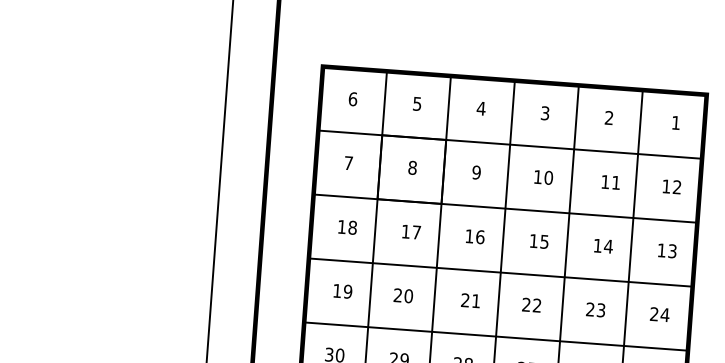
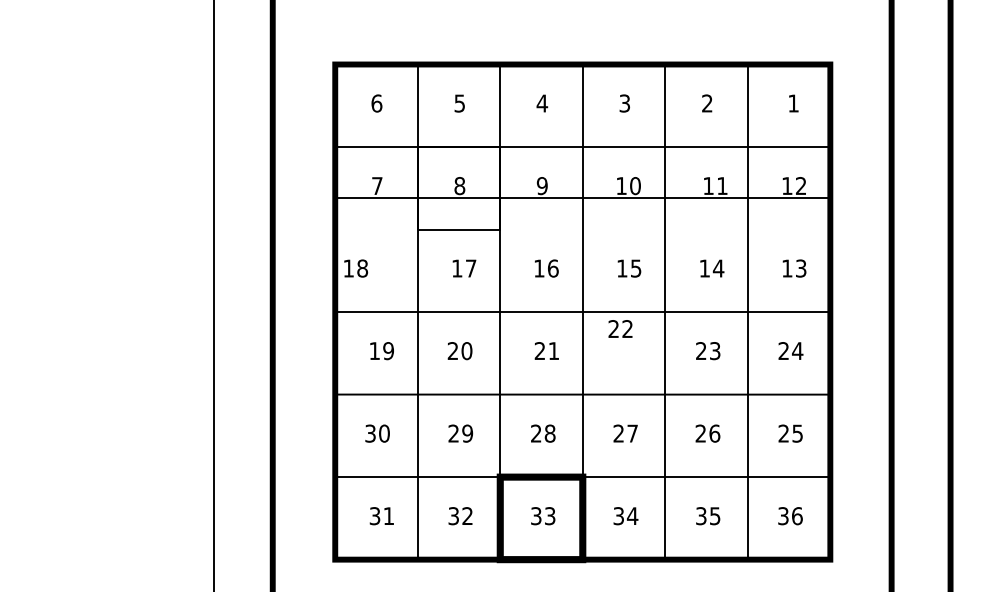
line: (505, 208) -> (582, 197), moved
text: (348, 227) -> (356, 268), moved
text: (531, 304) -> (620, 328), moved

